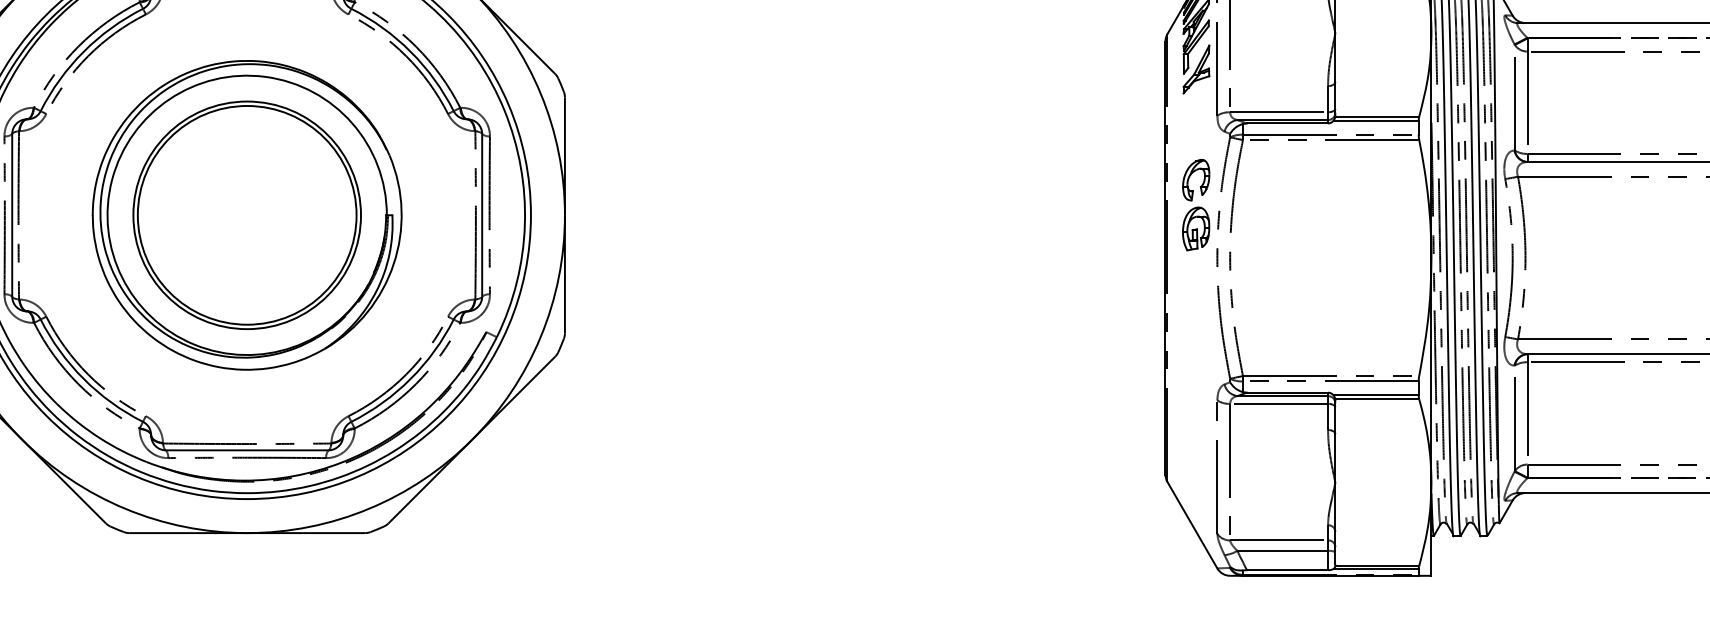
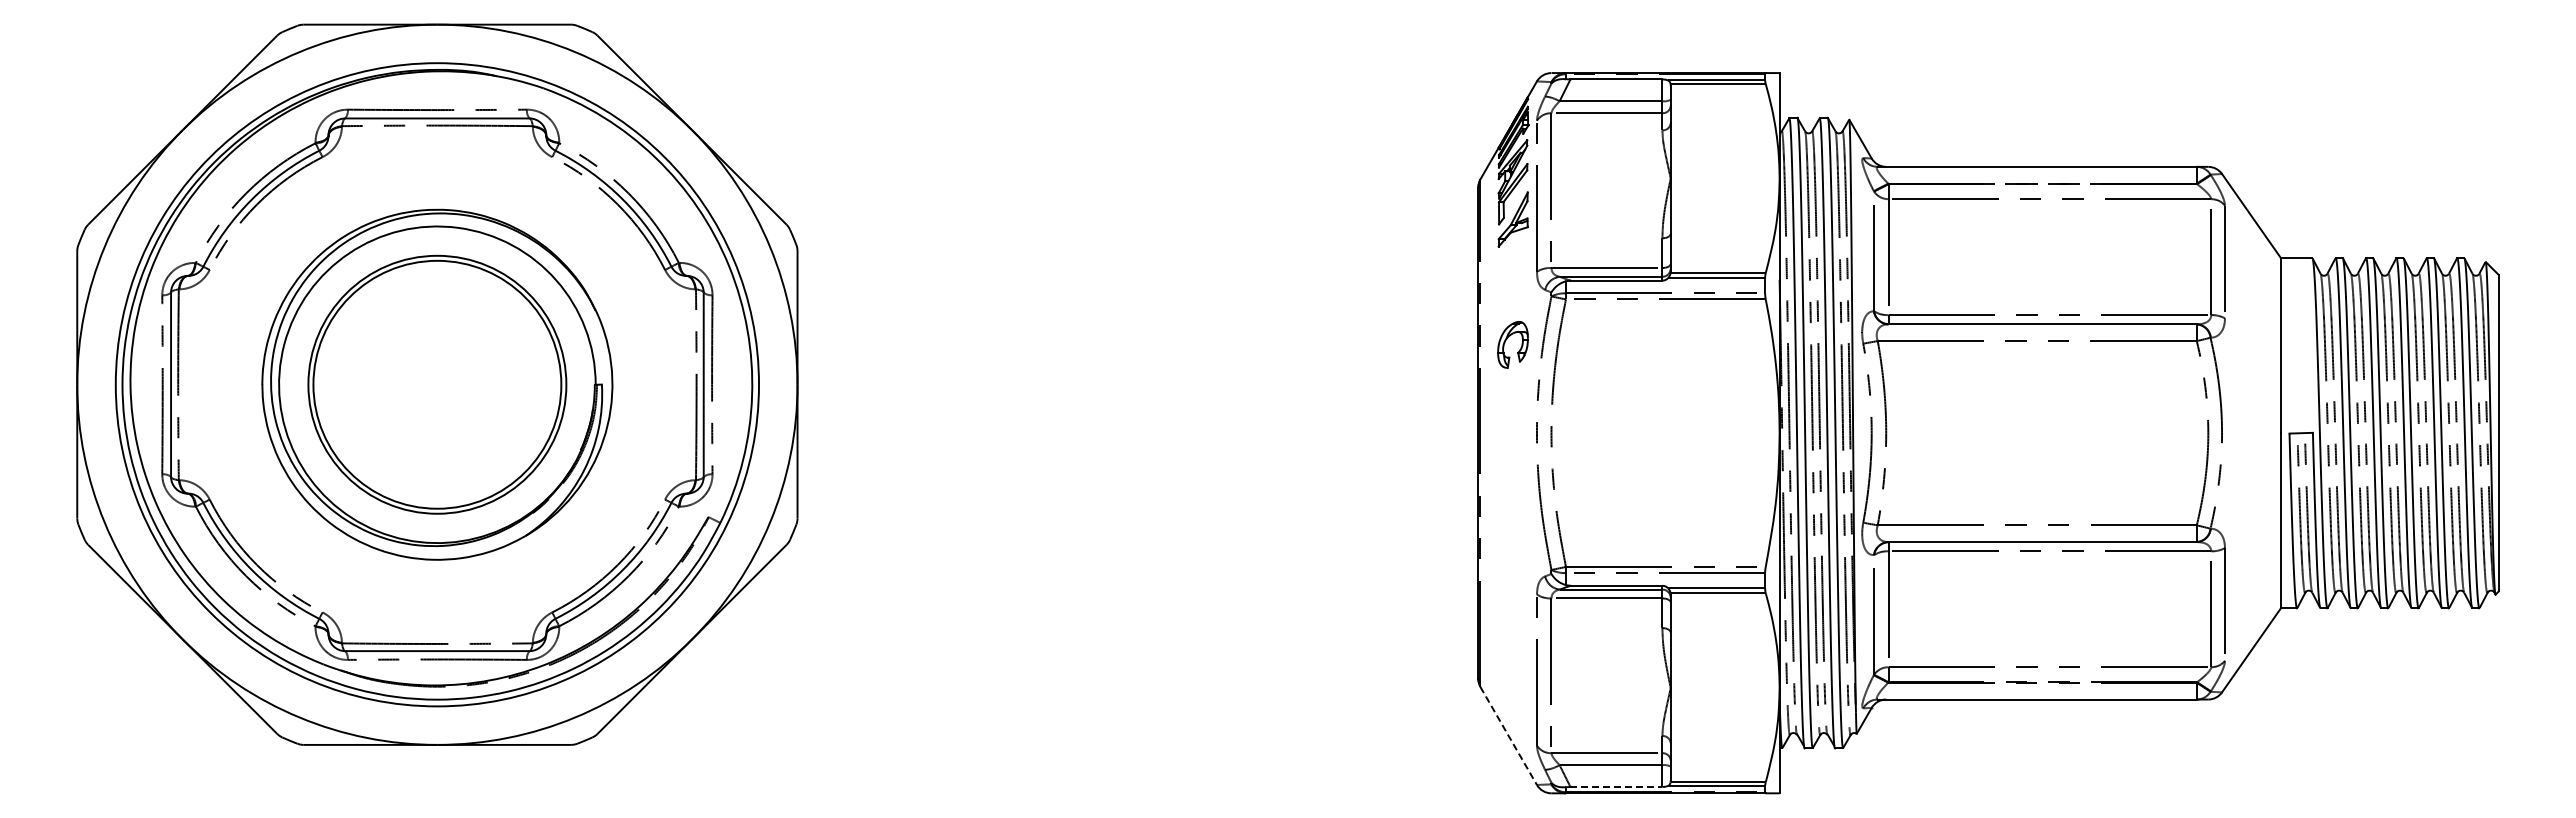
part: (1195, 229) -> (1512, 400), removed
line: (1192, 525) -> (1508, 736), solid -> dashed
line: (1287, 569) -> (1616, 786), solid -> dashed

